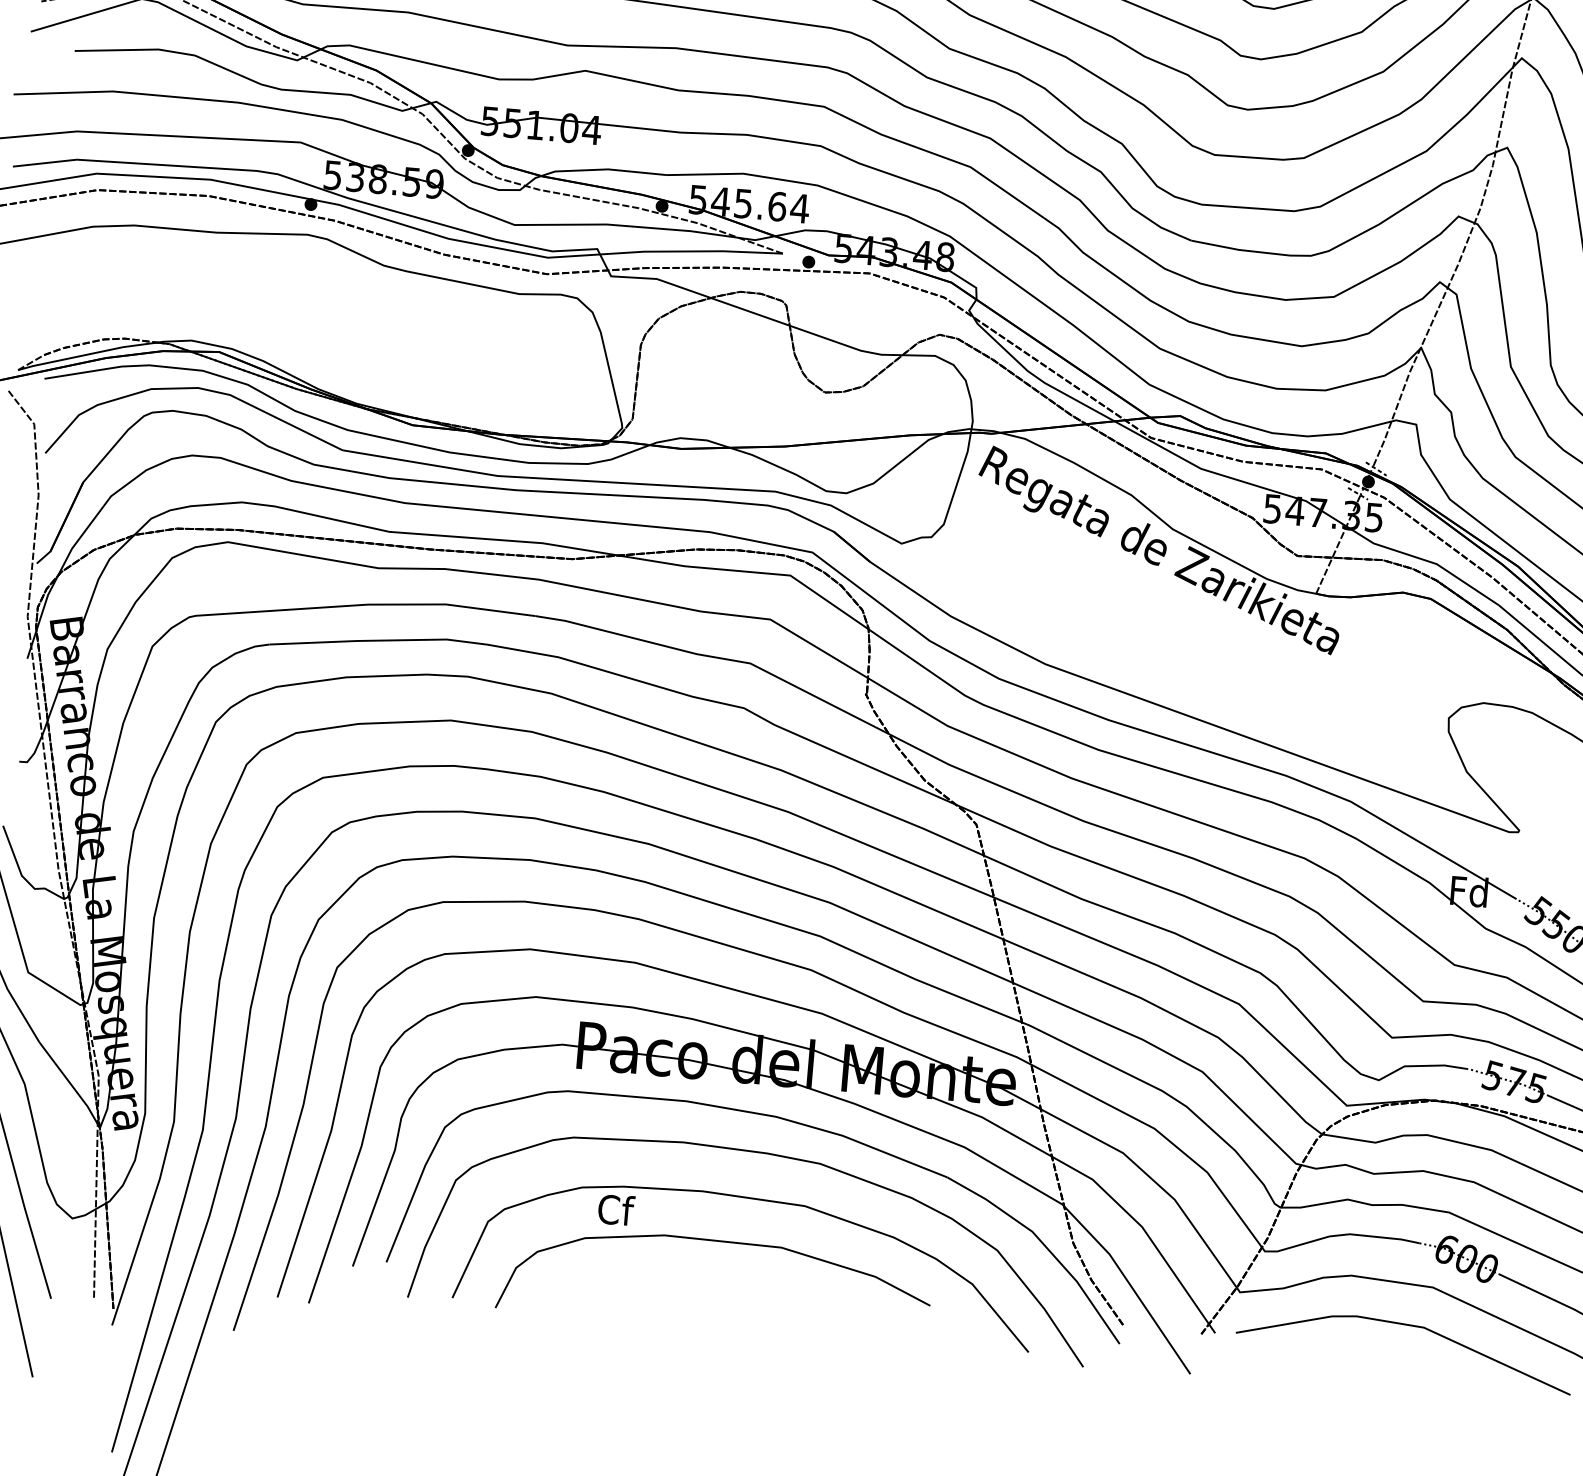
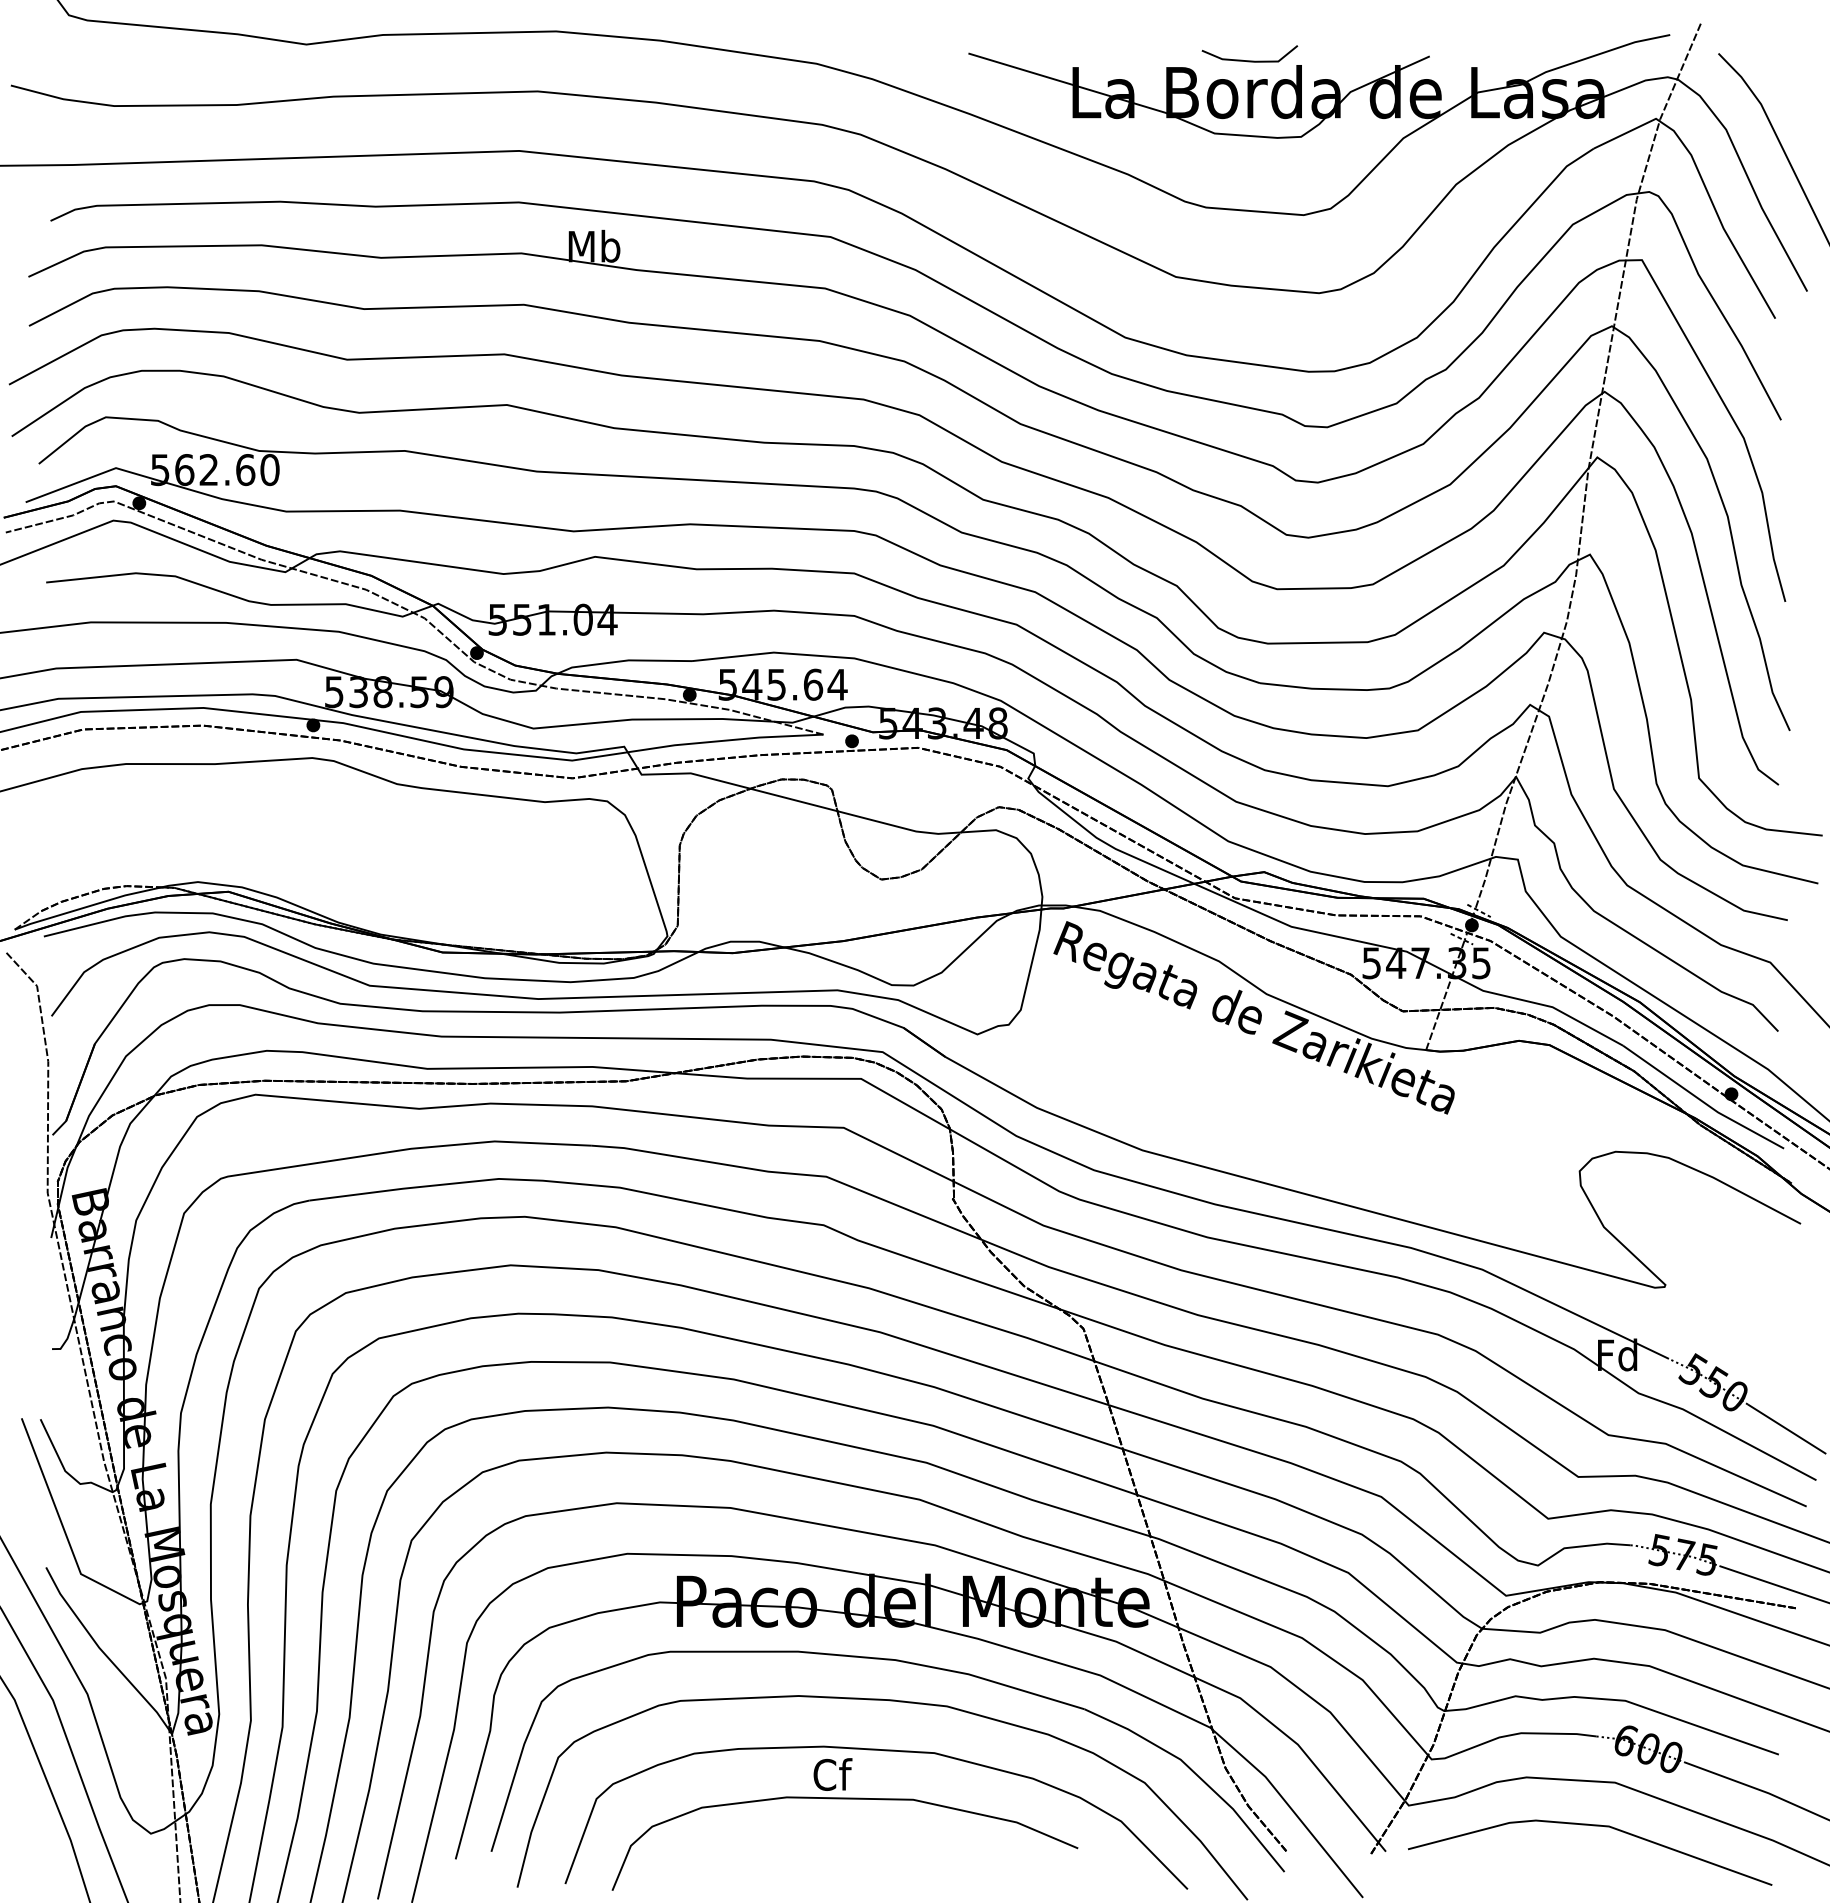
text: (615, 1209) -> (832, 1774), moved

